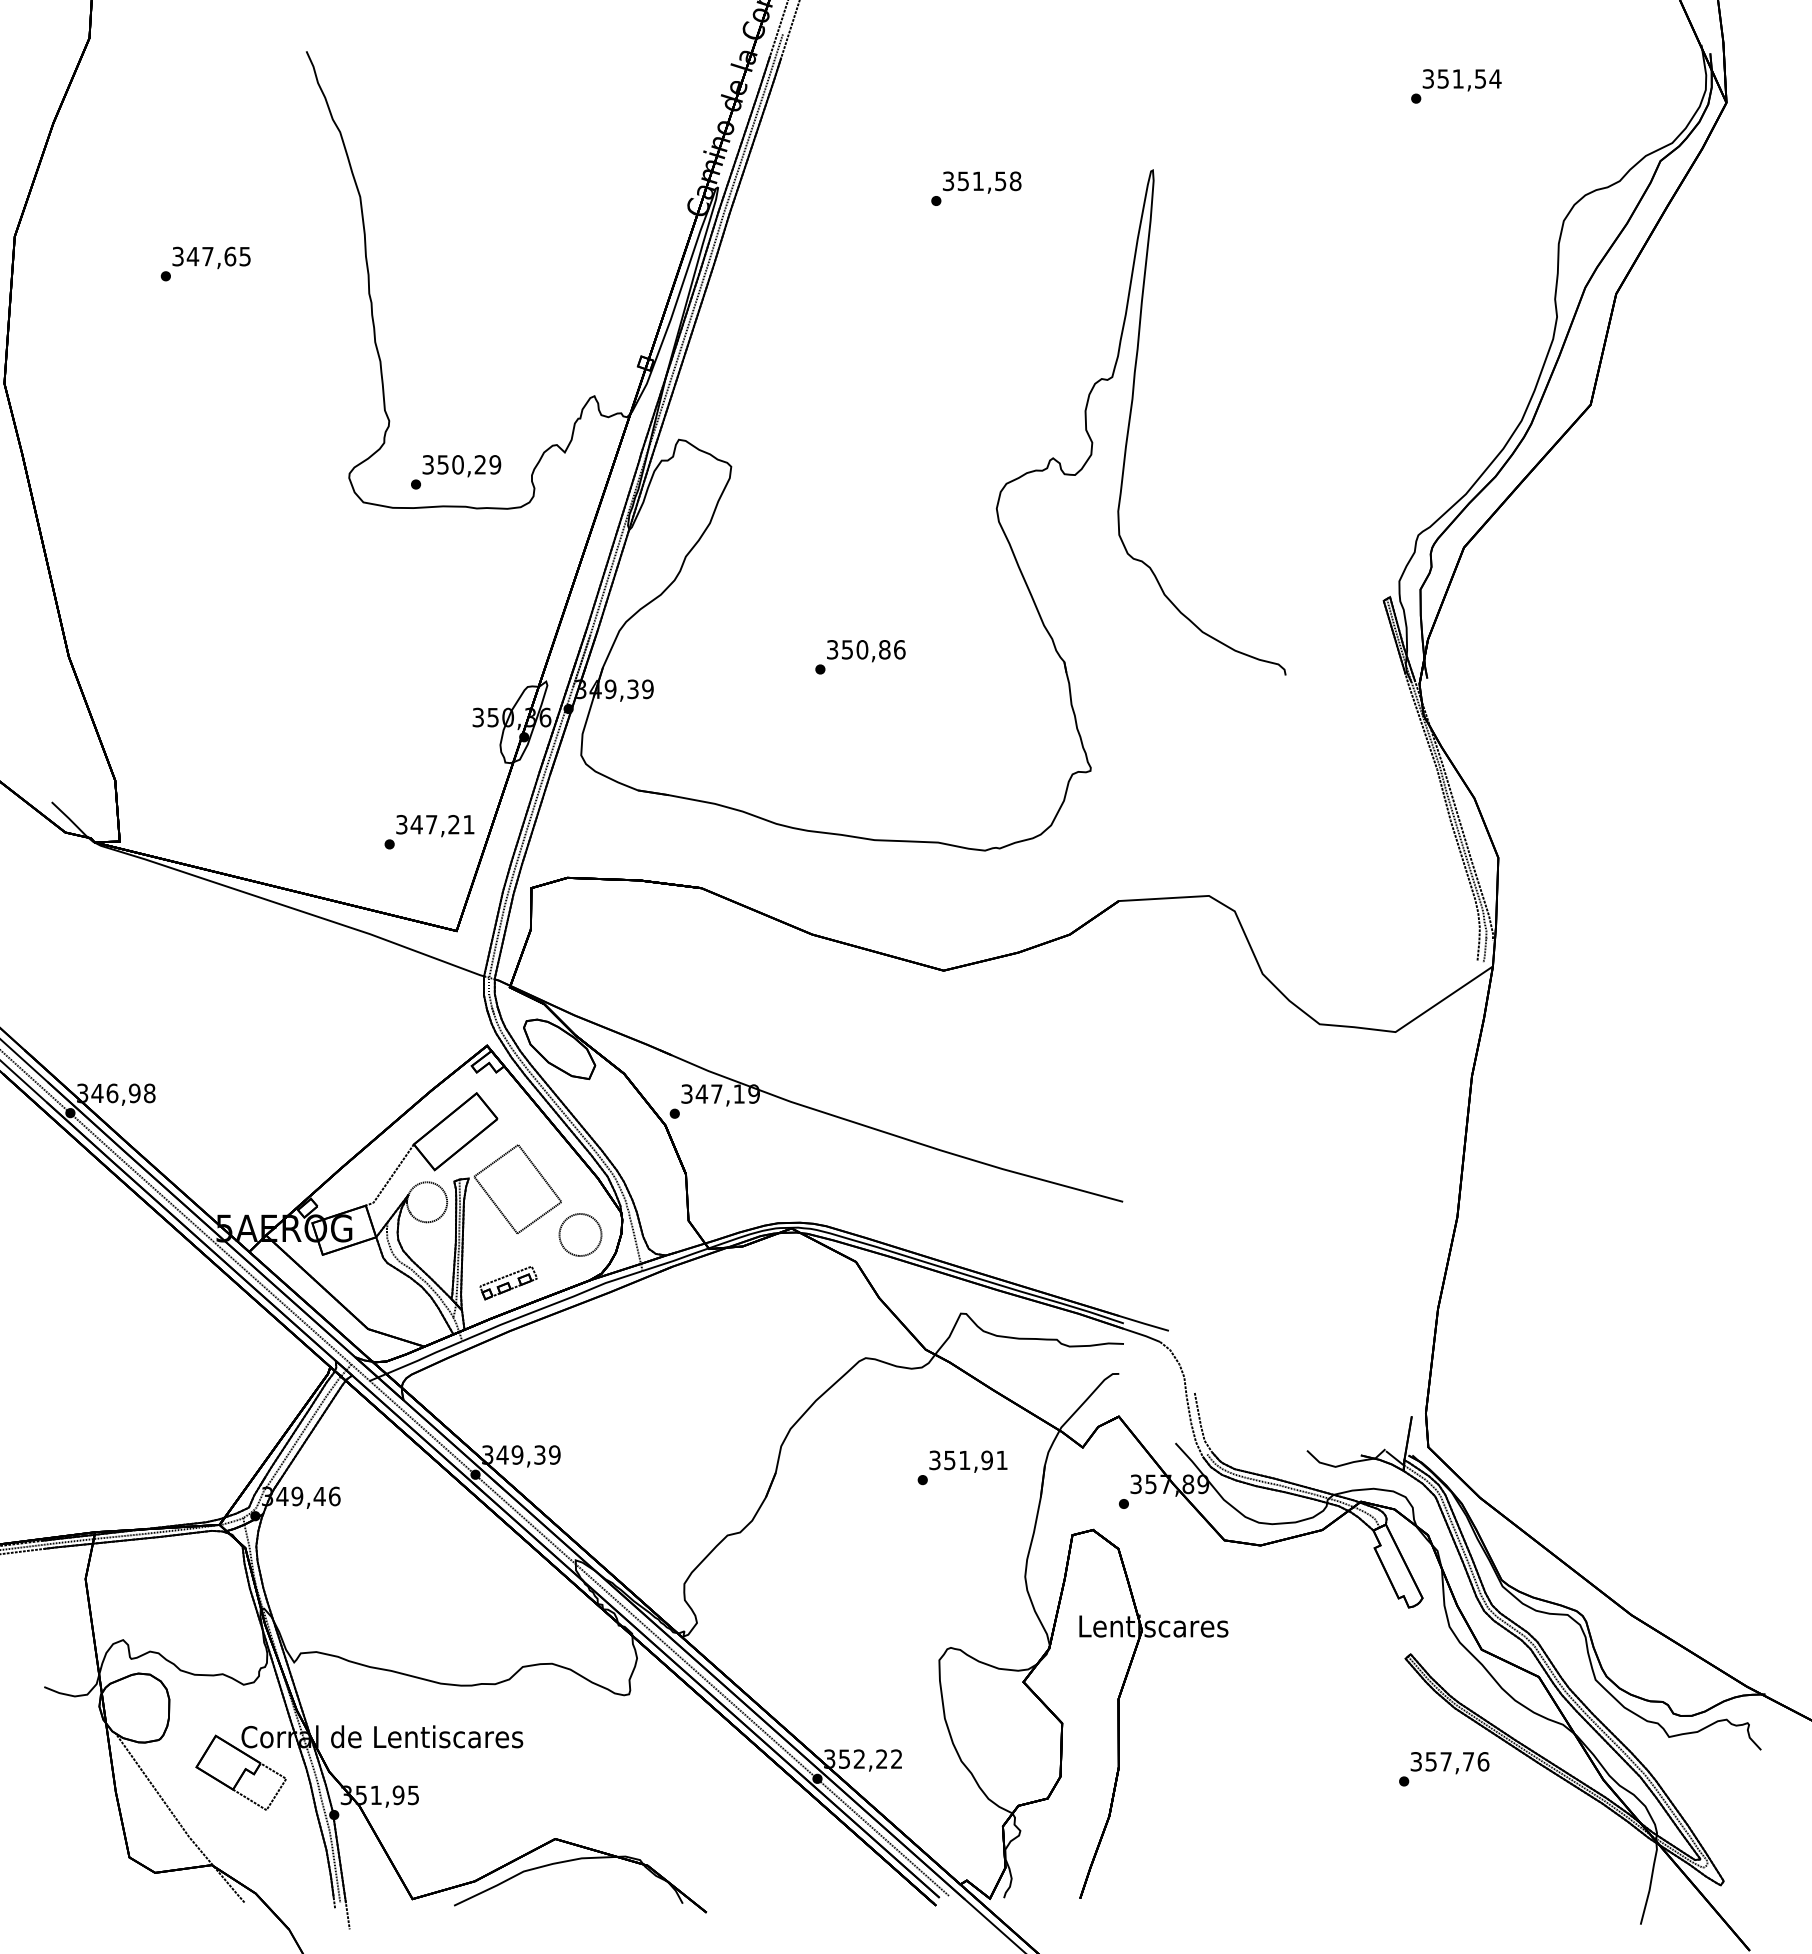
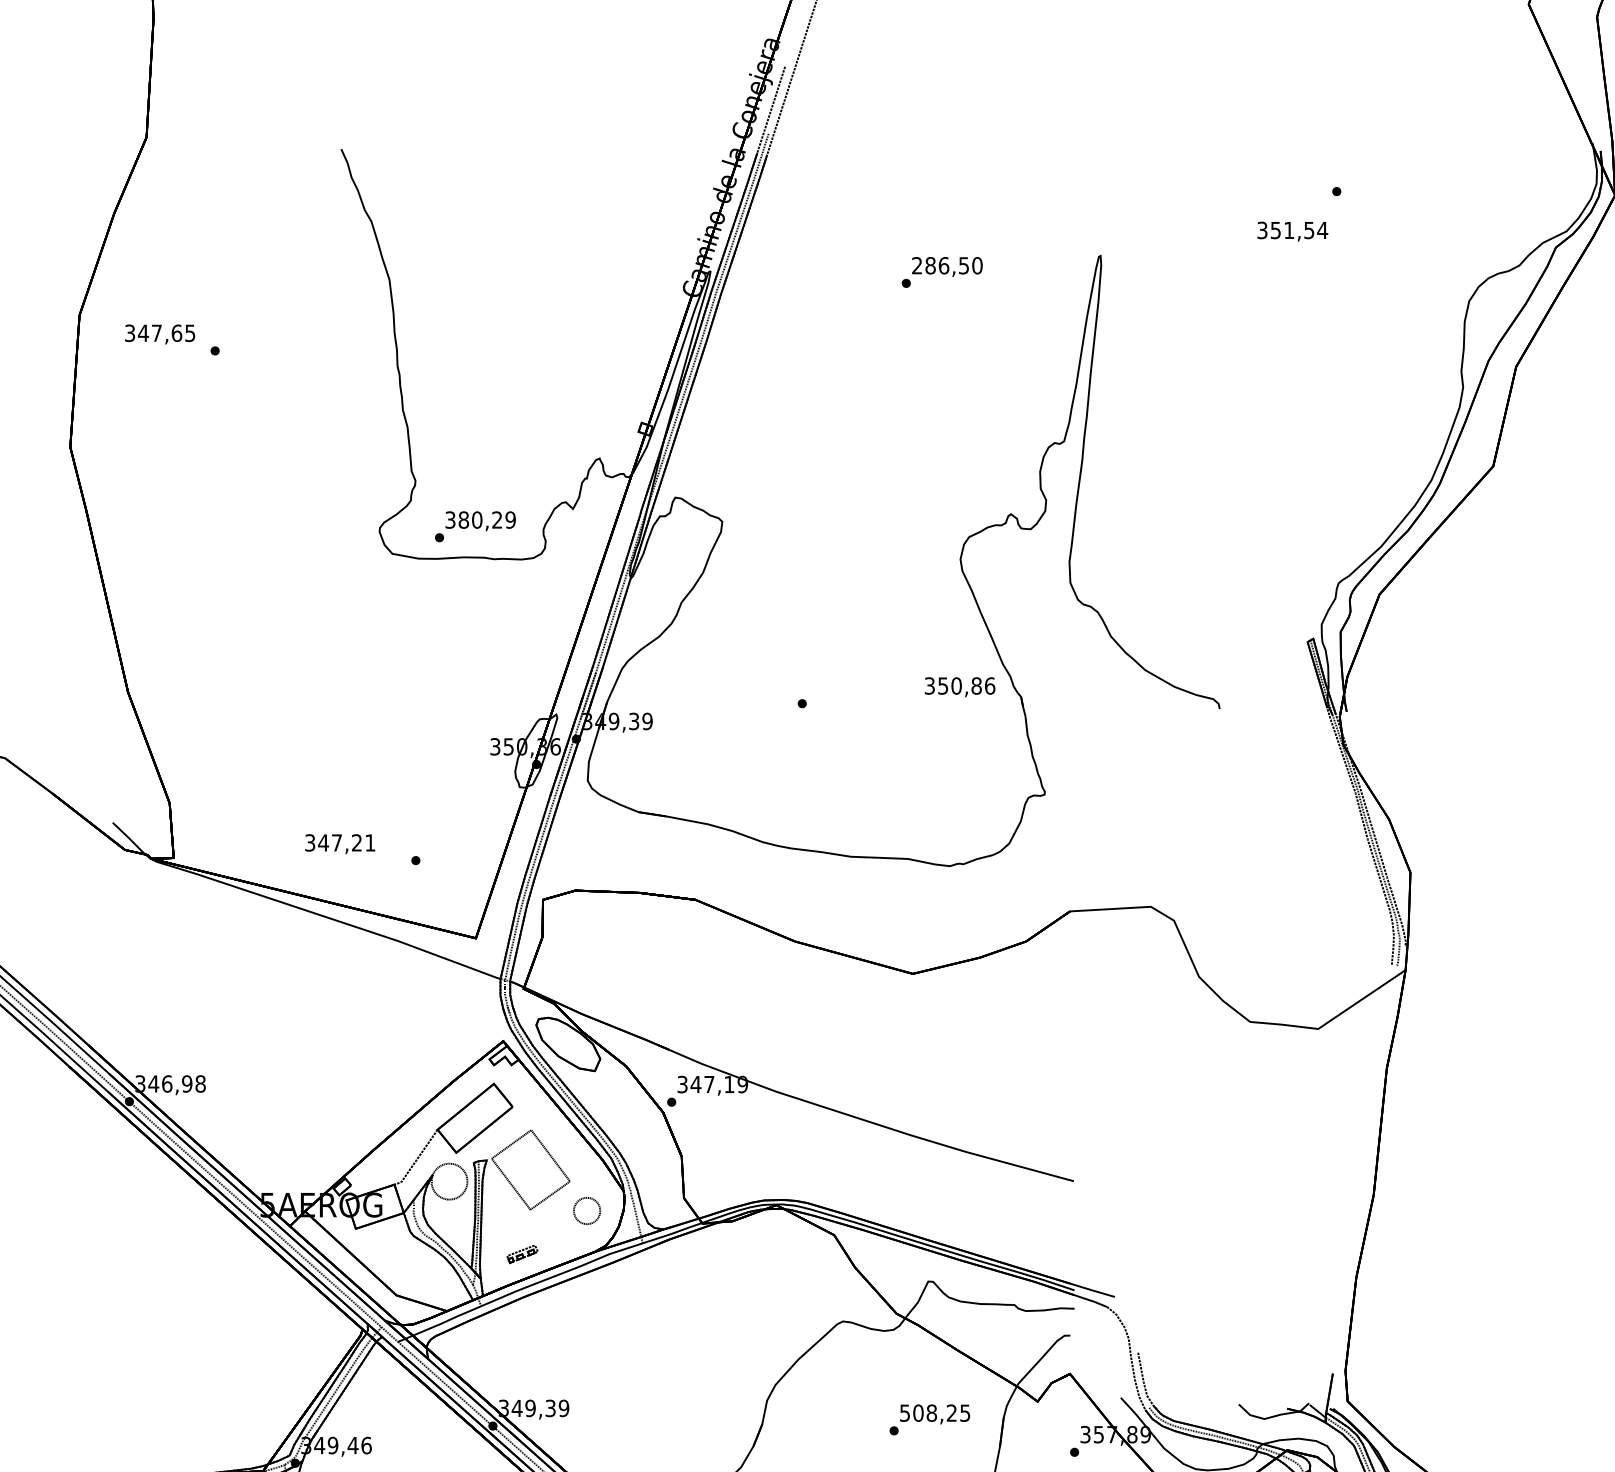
text: (1461, 80) -> (1292, 231), moved
text: (981, 181) -> (946, 265), 351,58 -> 286,50
text: (211, 257) -> (160, 334), moved
text: (442, 464) -> (463, 519), 350,29 -> 380,29
text: (866, 651) -> (960, 687), moved
text: (435, 826) -> (340, 844), moved
part: (580, 1234) -> (587, 1210), size x0.7
part: (508, 1283) -> (522, 1254), size x0.6
text: (968, 1460) -> (935, 1413), 351,91 -> 508,25

